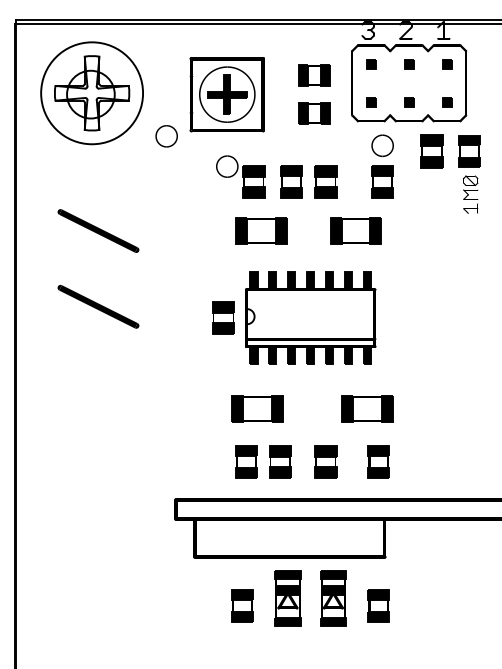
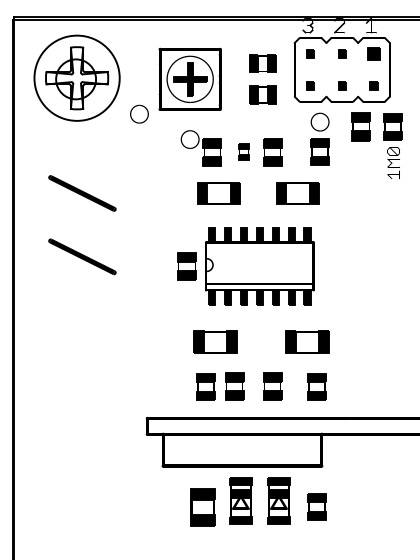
part: (447, 64) -> (374, 54), size x1.6
part: (291, 181) -> (243, 152), size x0.6
part: (242, 605) -> (202, 506), size x1.4

